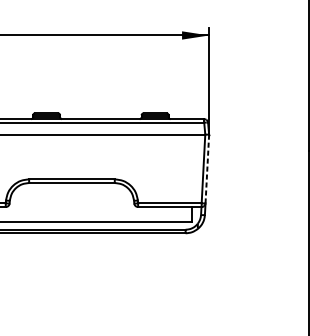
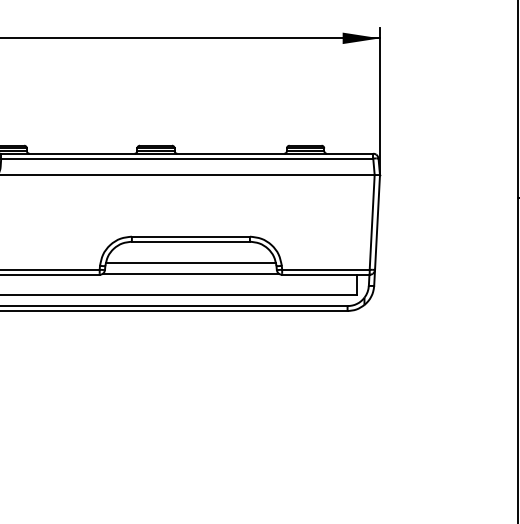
line: (207, 169) -> (377, 222), dashed -> solid
line: (71, 198) -> (190, 263), added
line: (71, 206) -> (190, 273), added

